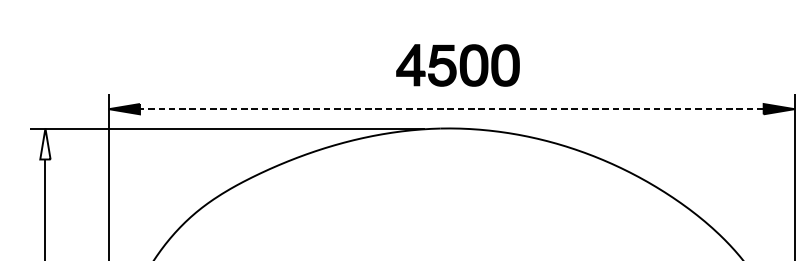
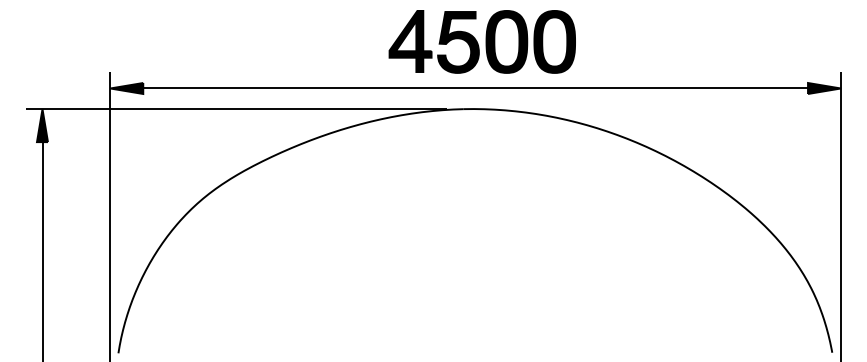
part: (457, 65) -> (481, 41), size x1.43
line: (451, 109) -> (475, 88), dashed -> solid
fill: (44, 143) -> (41, 125), added

